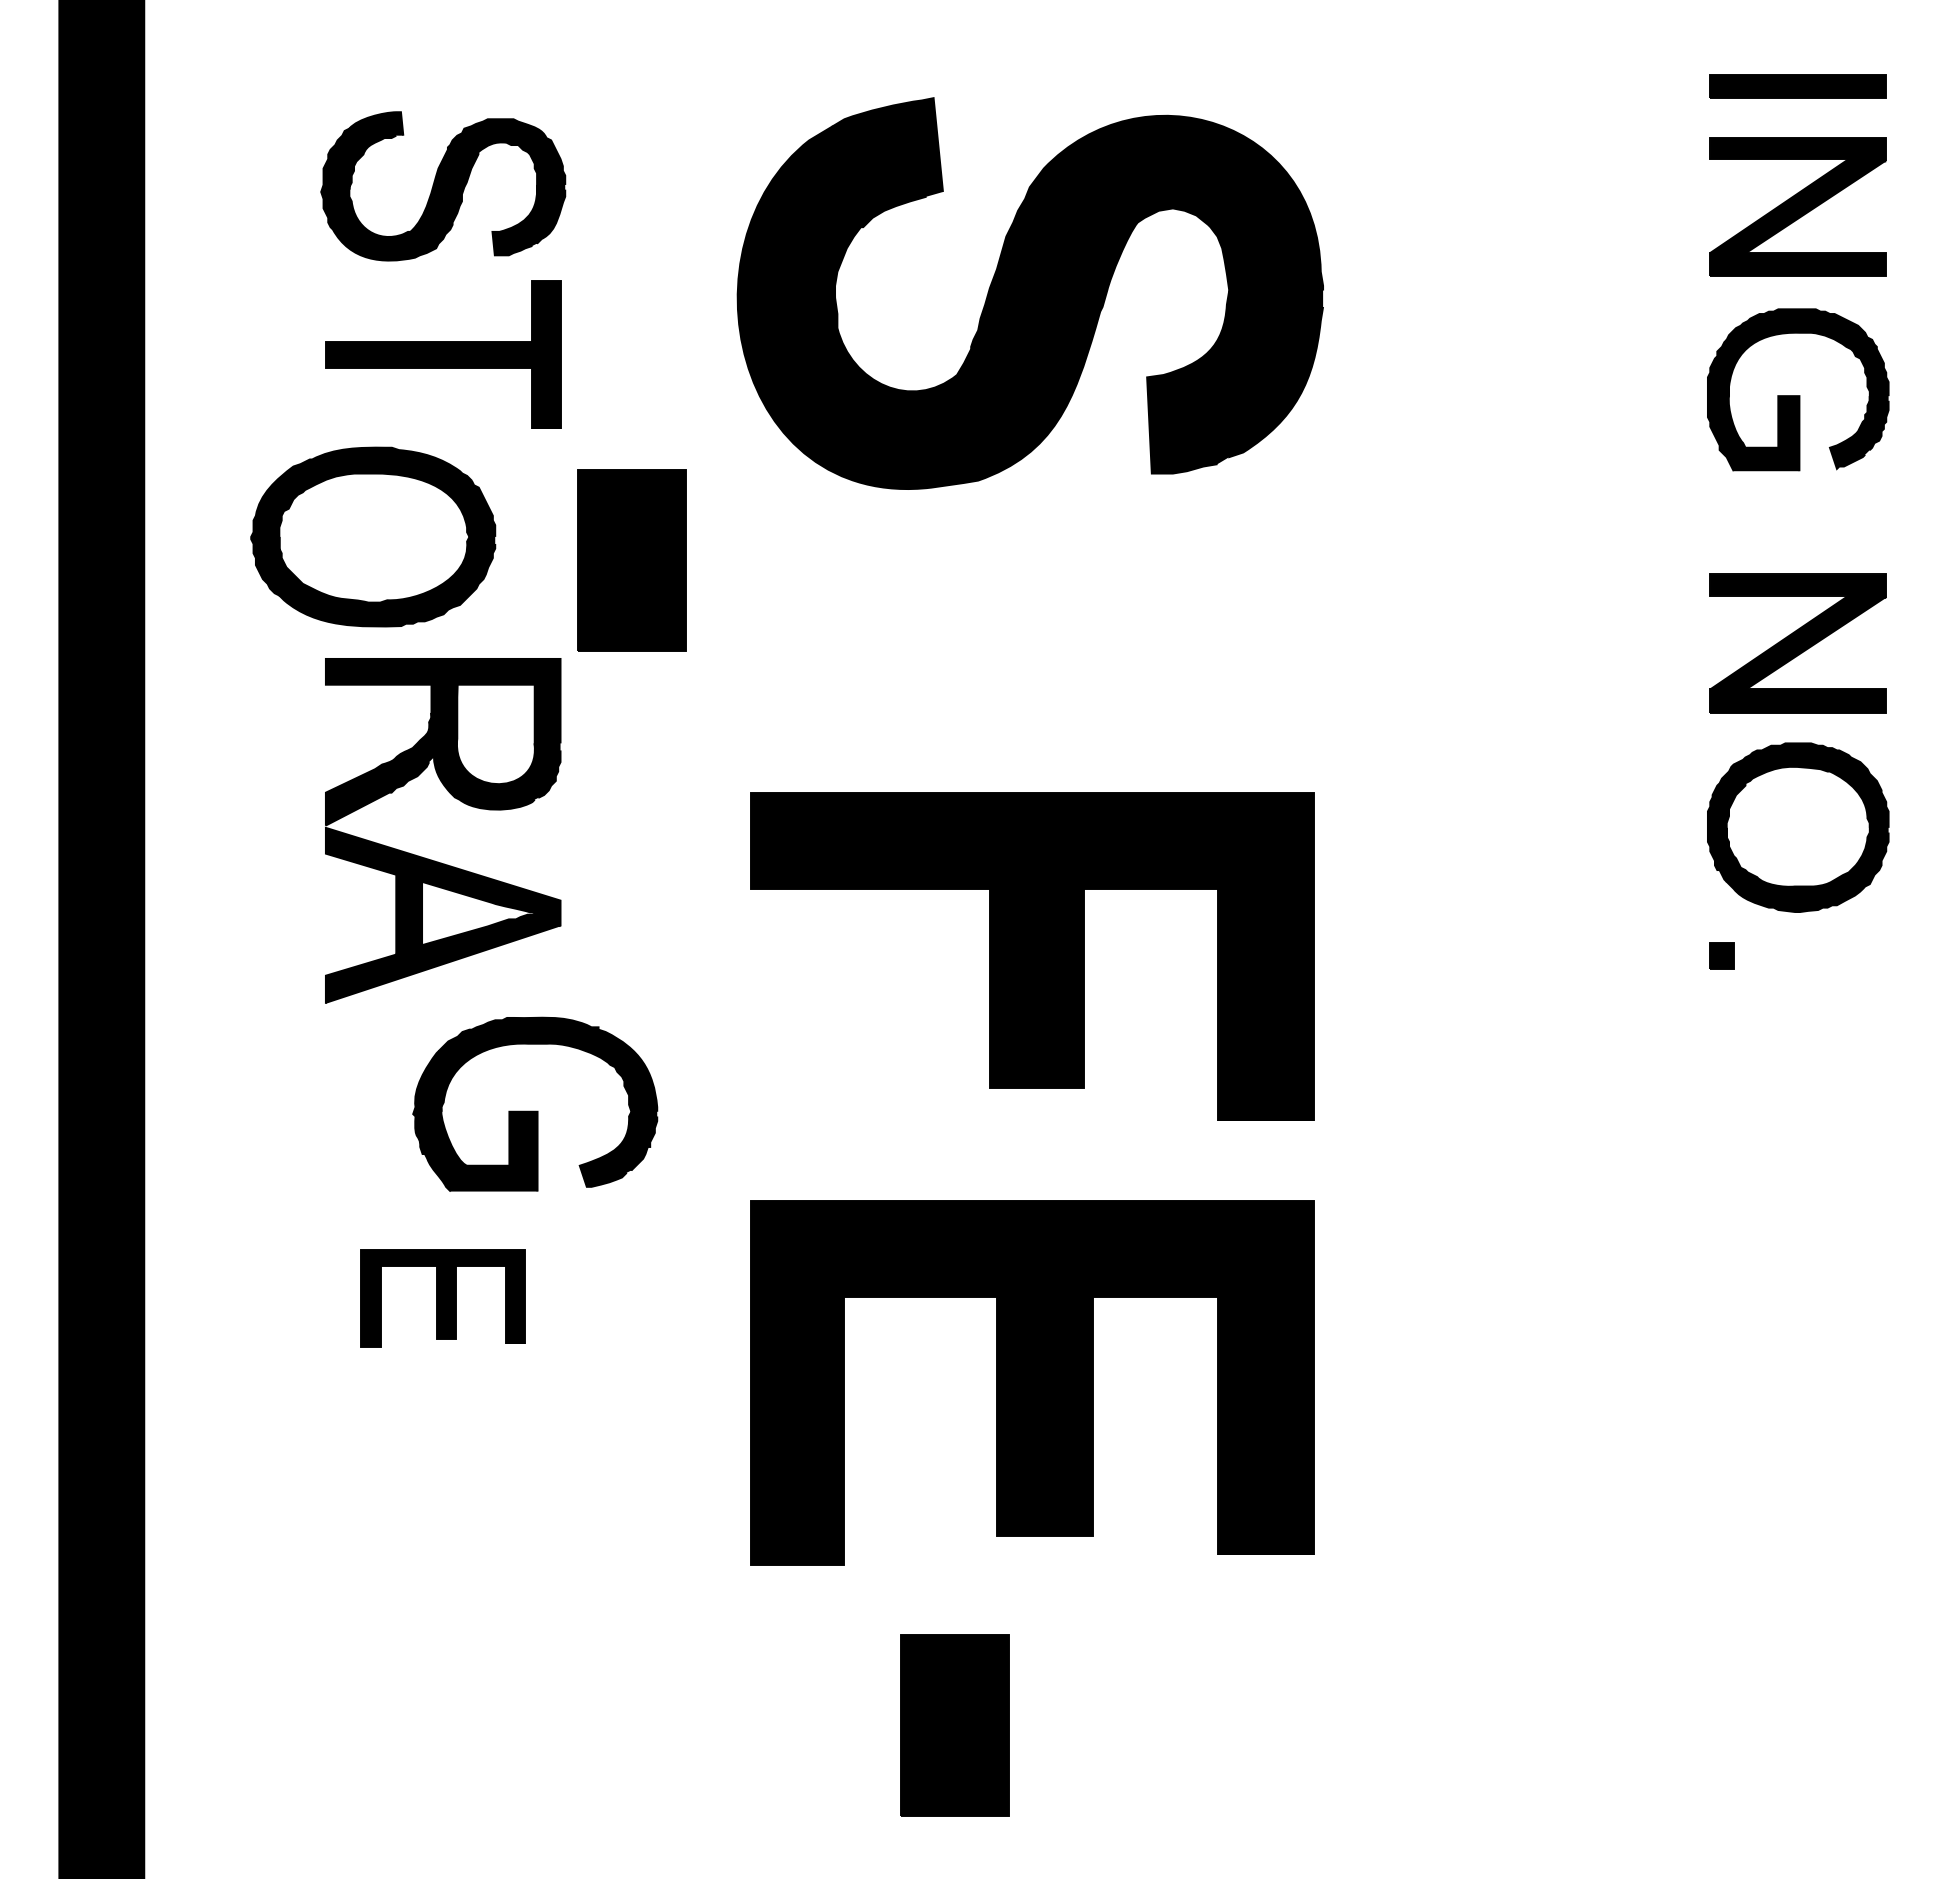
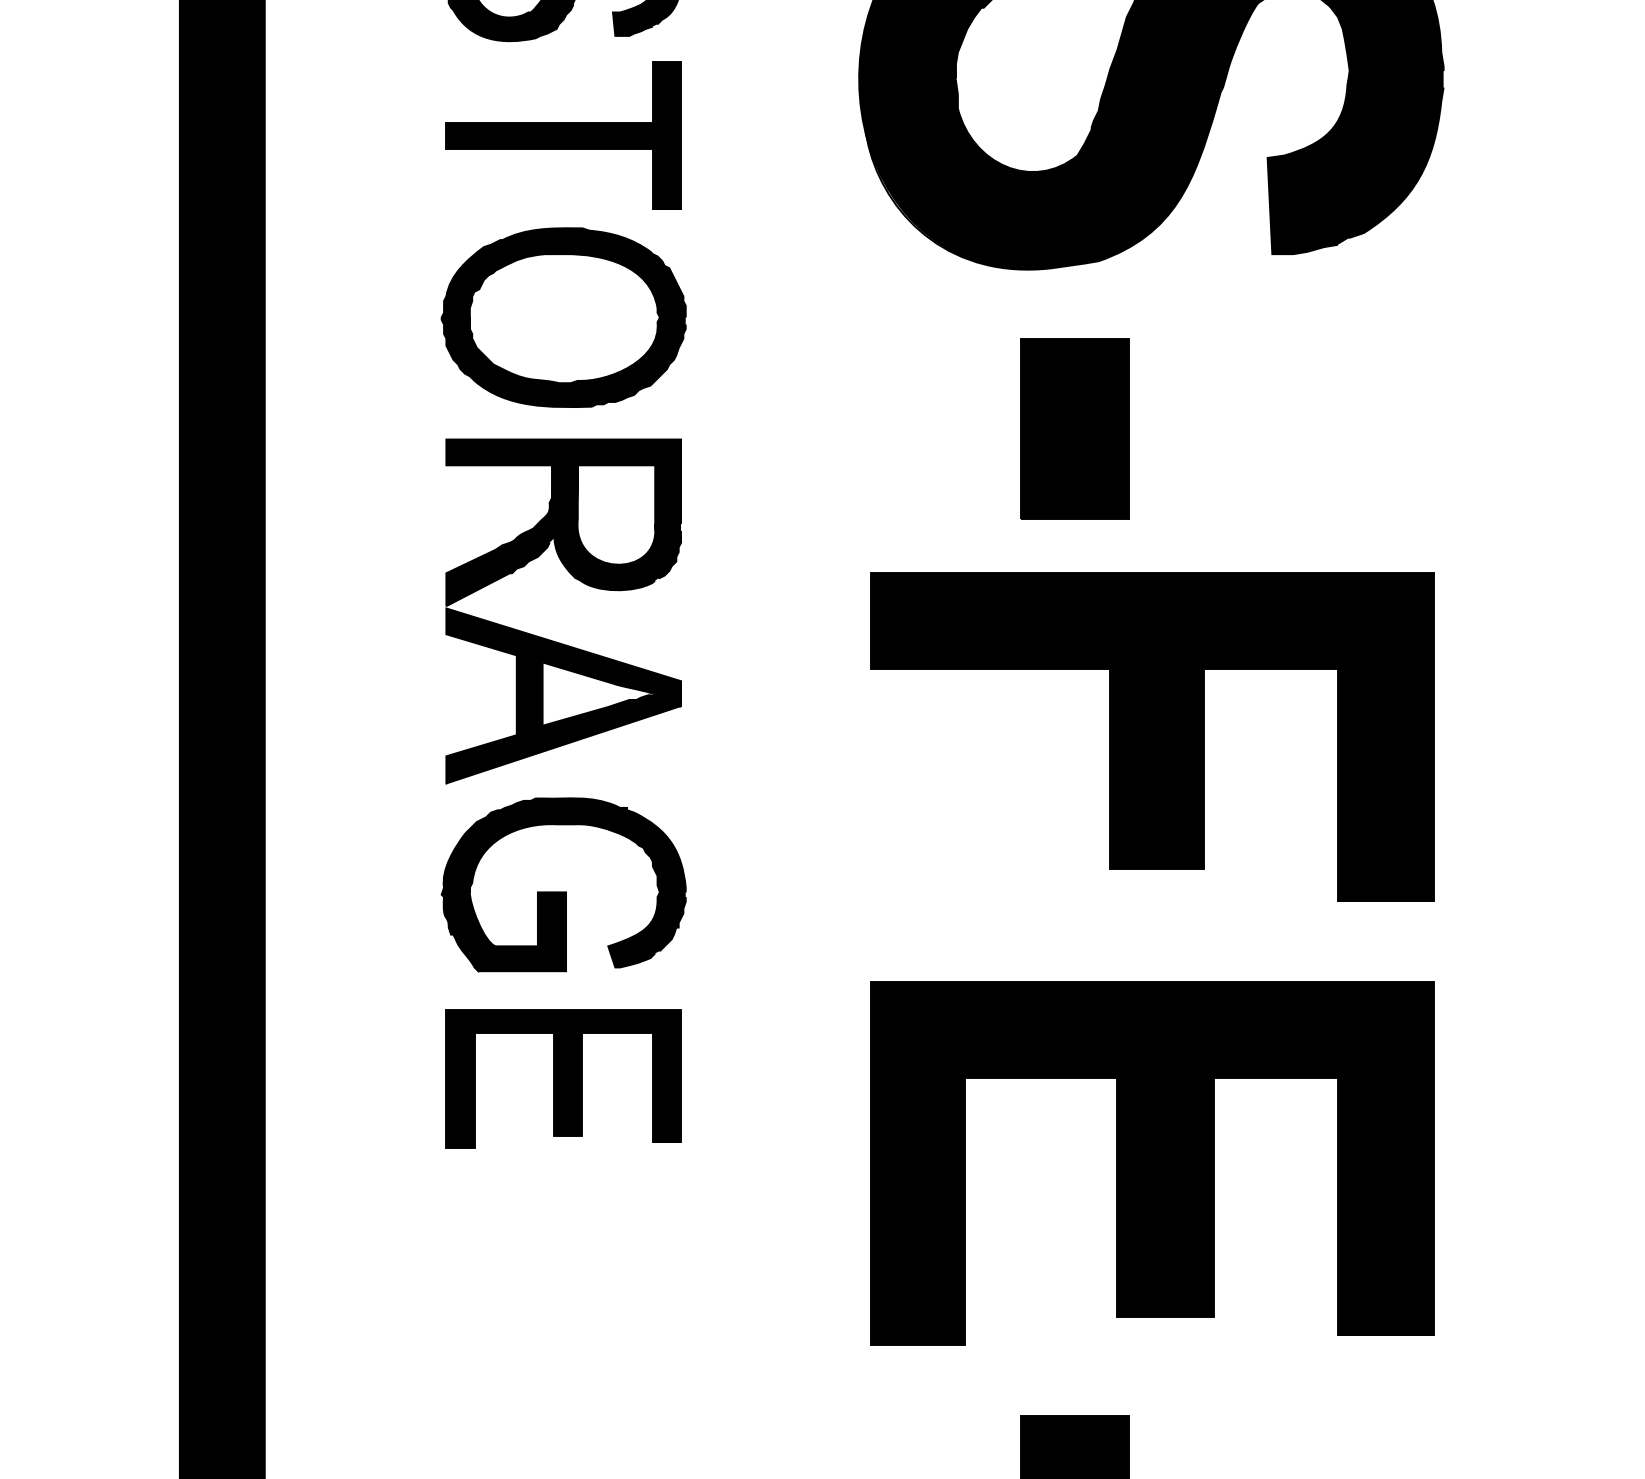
part: (373, 536) -> (564, 317), moved
part: (631, 560) -> (1075, 429), moved
part: (535, 1110) -> (564, 891), moved
part: (443, 1298) -> (564, 1079), size x1.43

